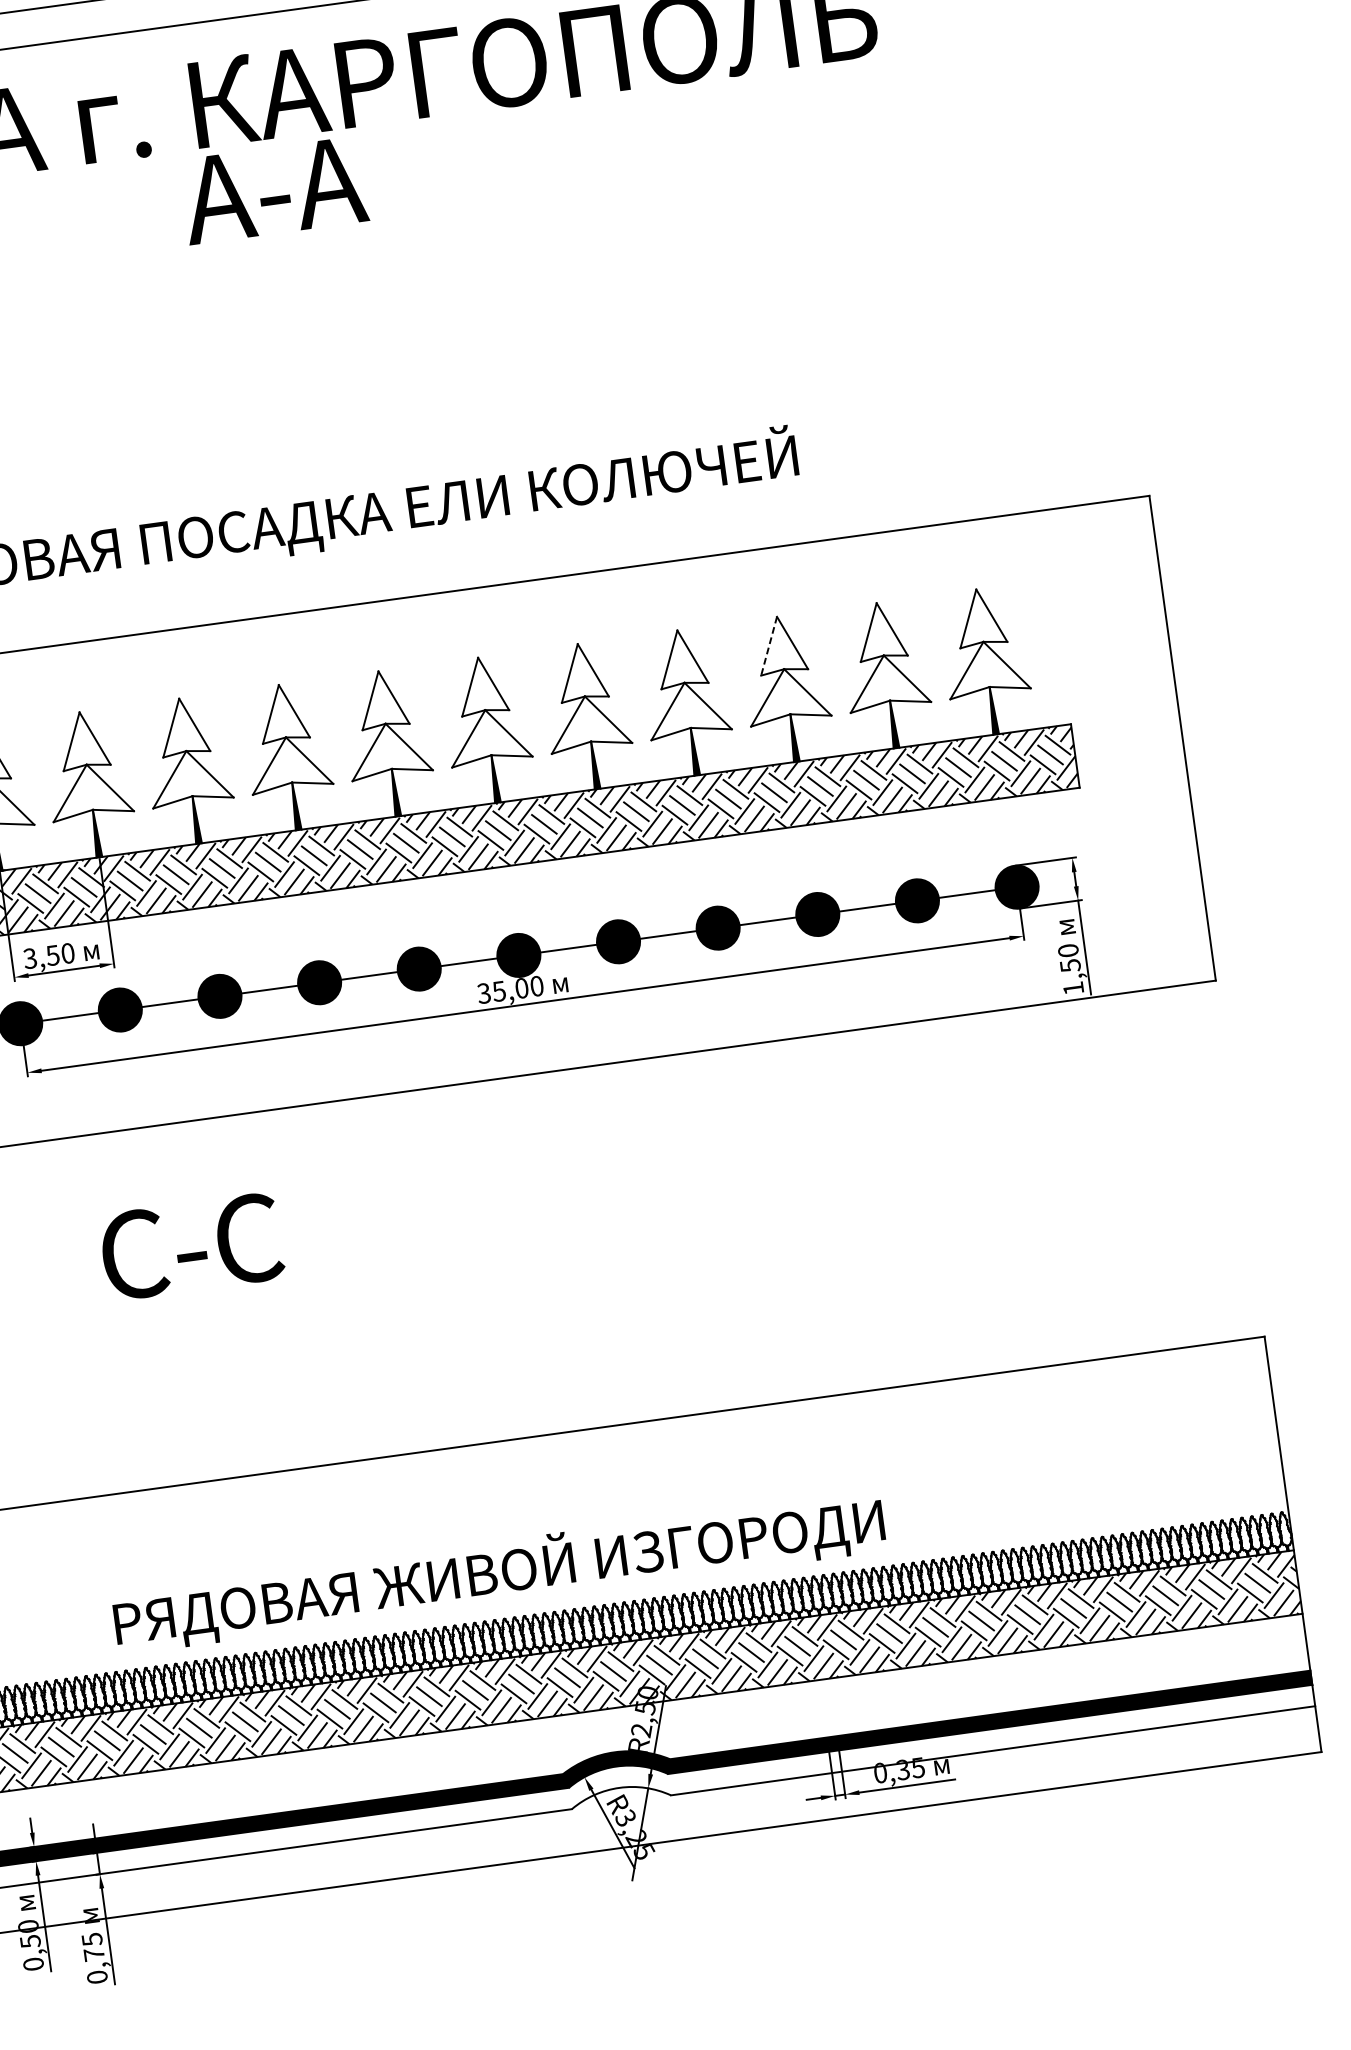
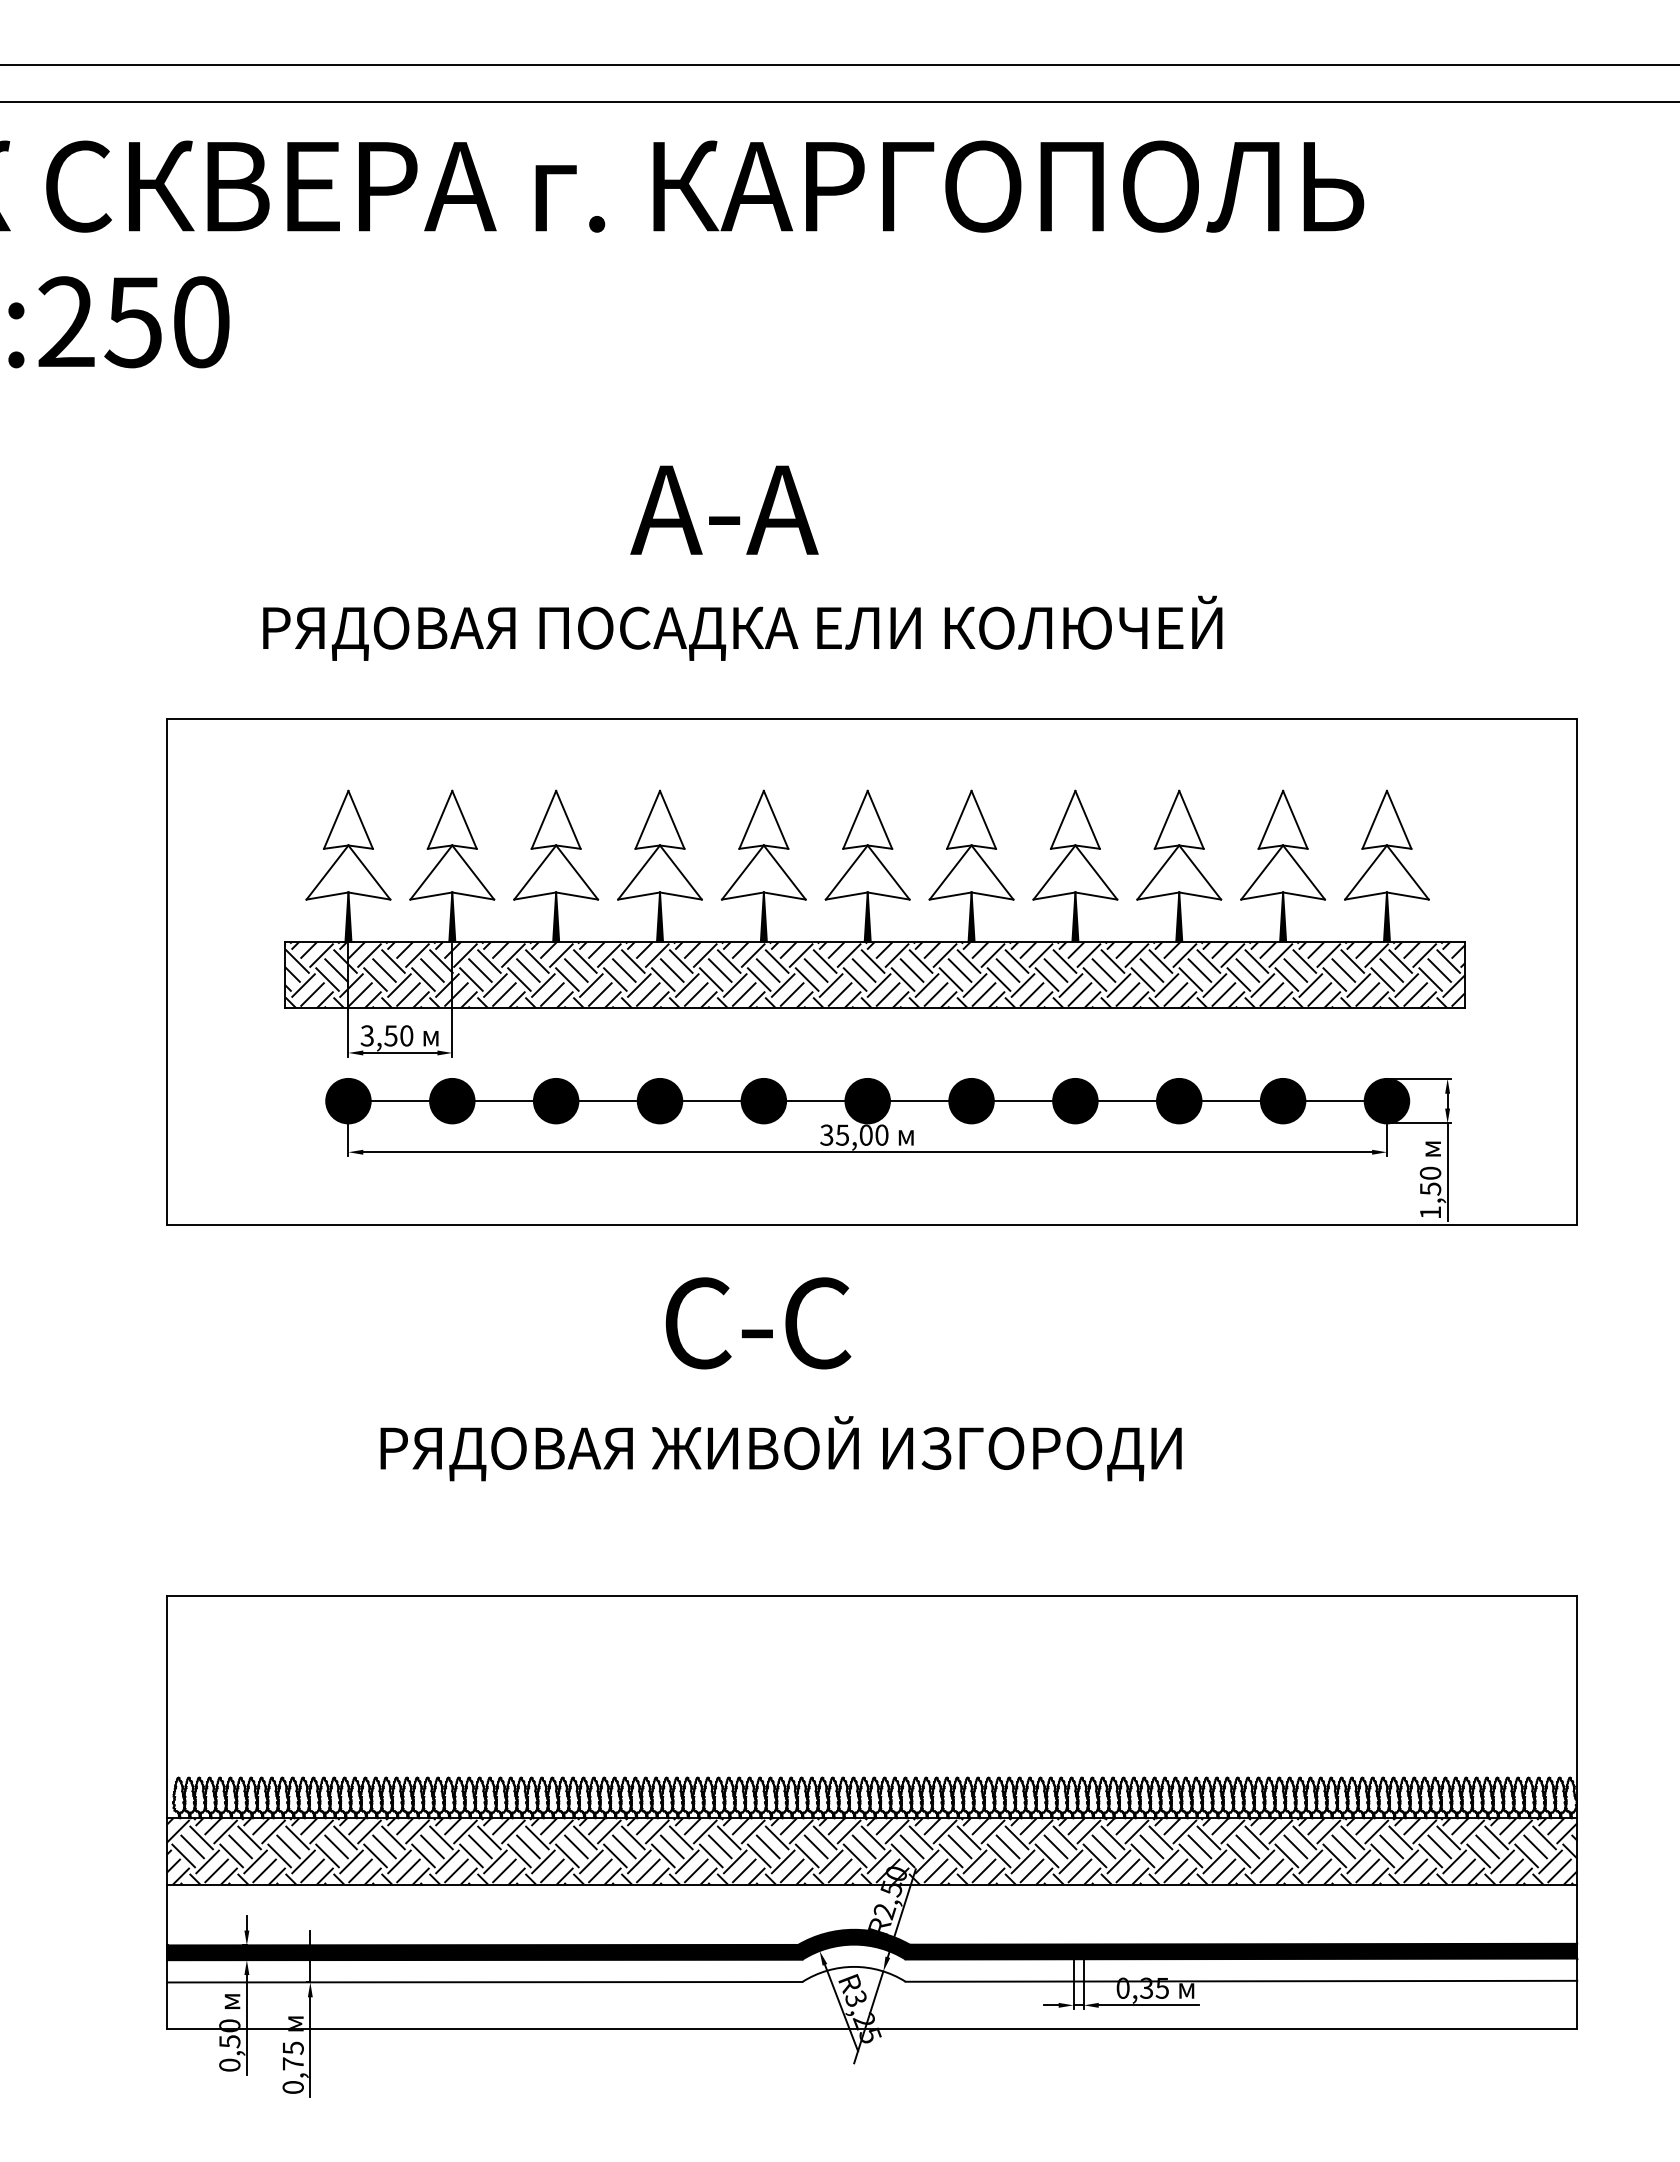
text: (274, 189) -> (724, 509), moved
line: (768, 646) -> (1166, 820), dashed -> solid
text: (192, 1246) -> (758, 1323), moved
text: (498, 1572) -> (780, 1448), moved

